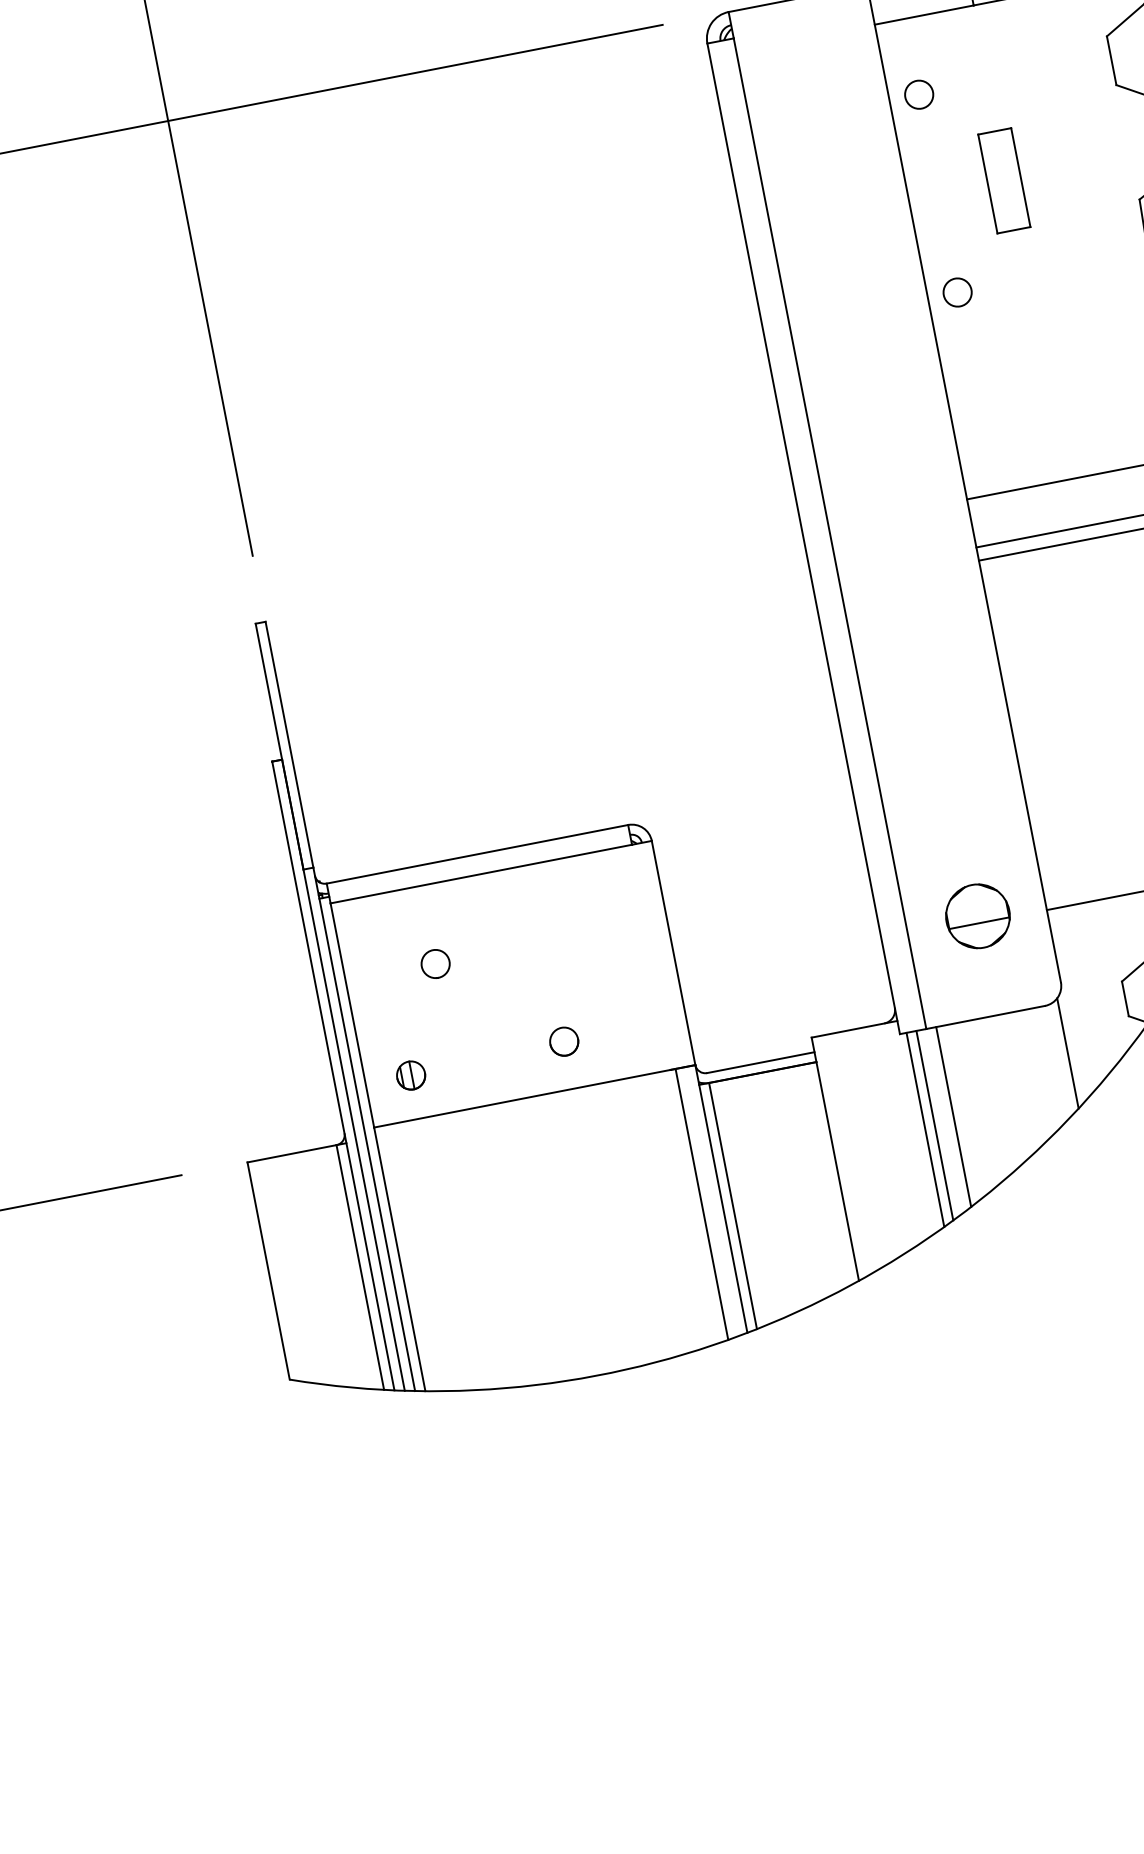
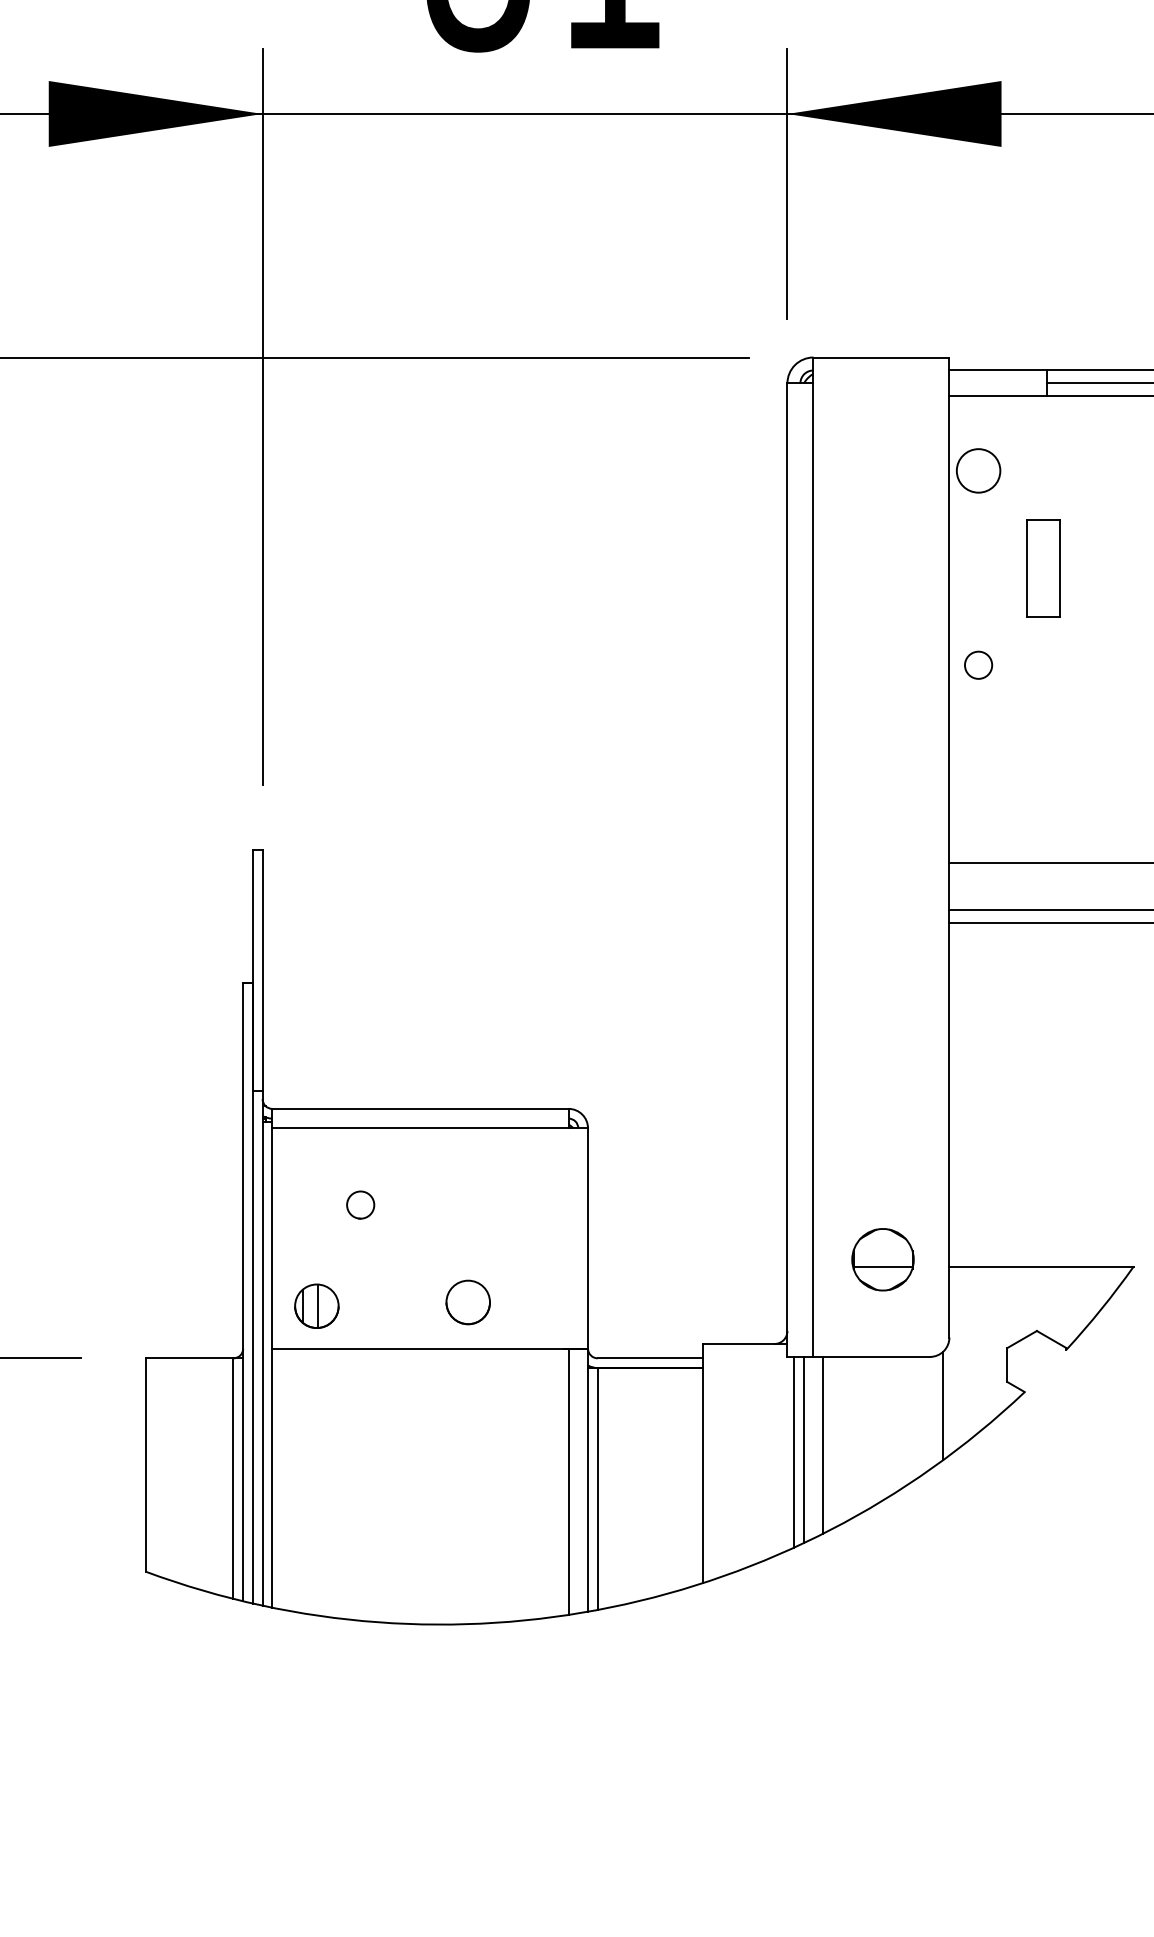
circle: (919, 94) -> (978, 470), size x1.6
circle: (563, 1041) -> (467, 1301), size x1.6
part: (410, 1074) -> (316, 1305), size x1.6

